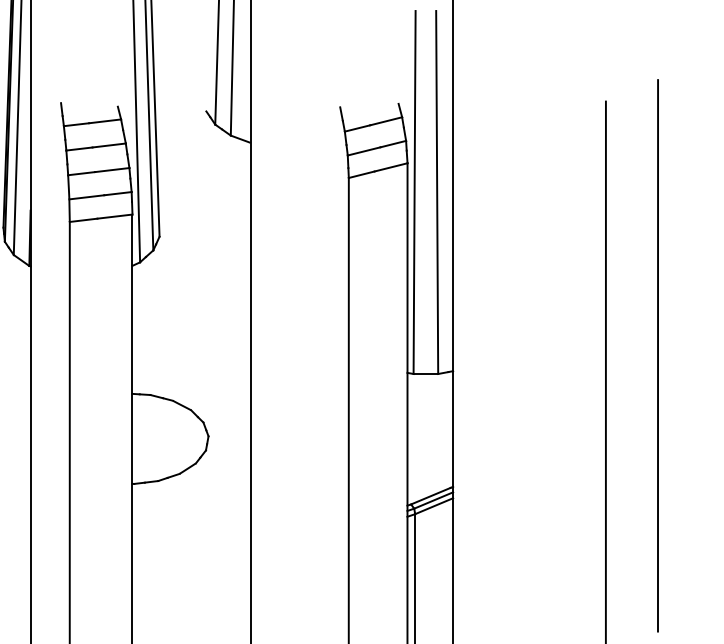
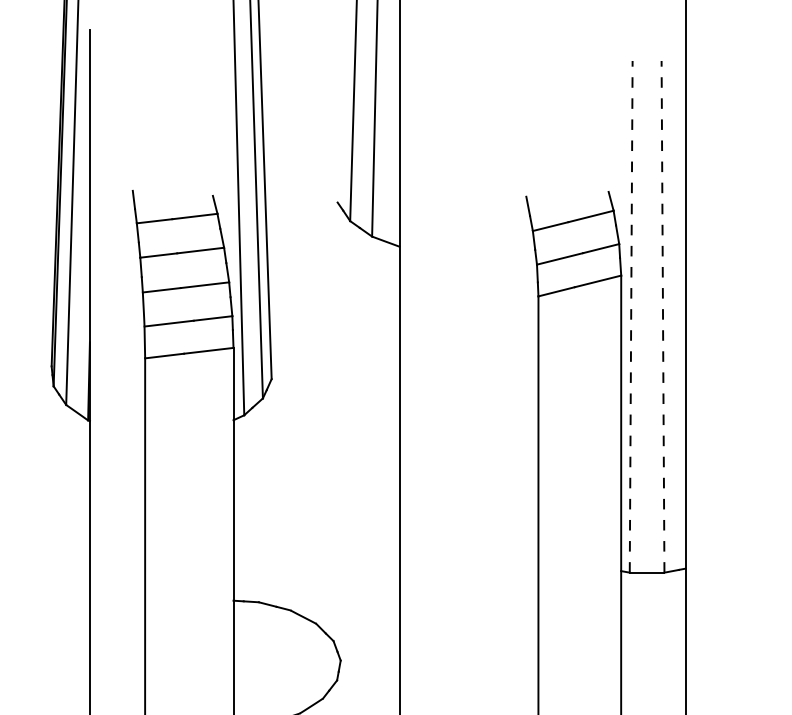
line: (414, 192) -> (631, 316), solid -> dashed
line: (437, 192) -> (663, 316), solid -> dashed

